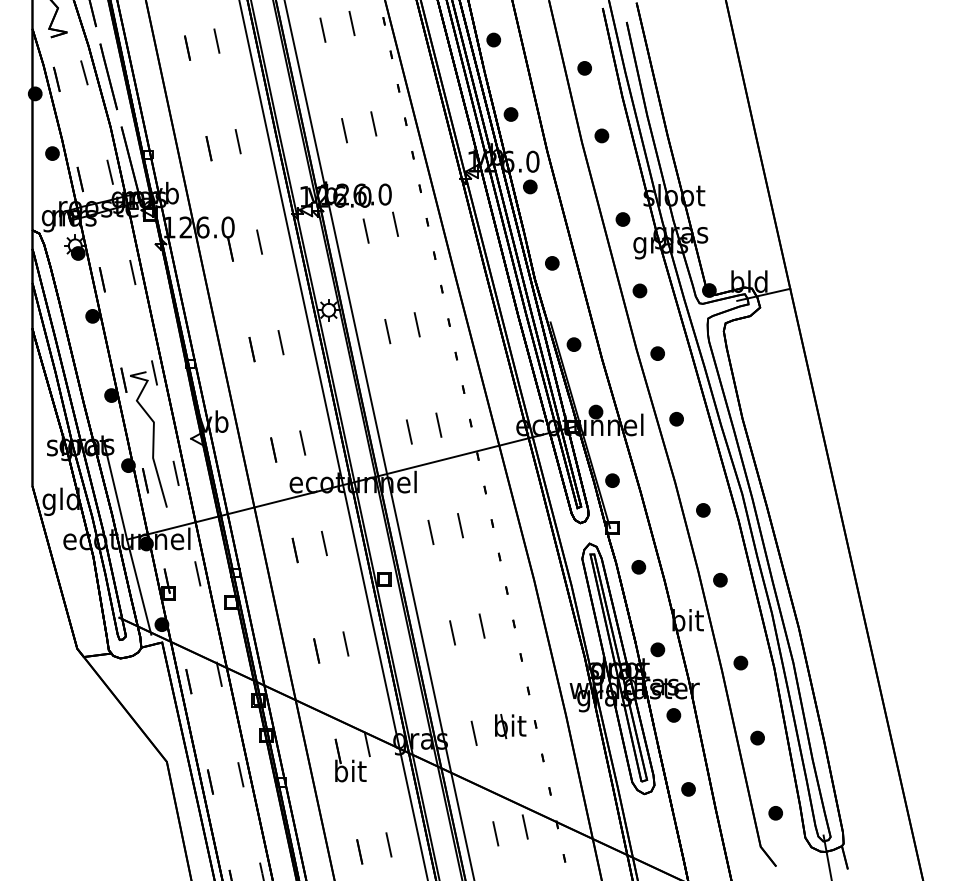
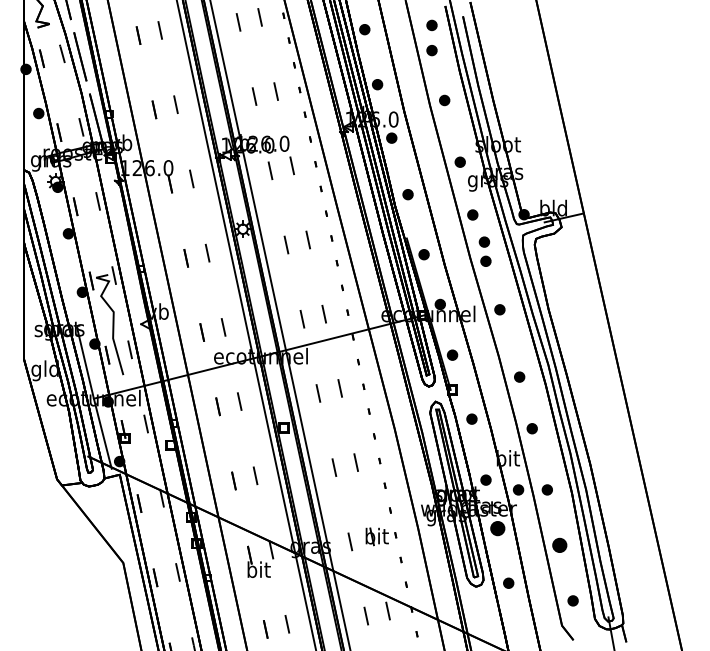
part: (584, 34) -> (431, 25), added
part: (655, 327) -> (484, 242), added
part: (701, 662) -> (518, 489), added
part: (673, 715) -> (497, 528), size x1.4
part: (757, 737) -> (559, 544), size x1.4

